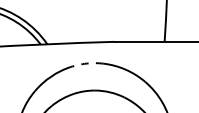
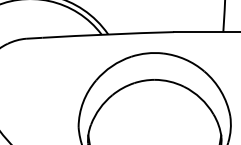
arc: (86, 63) -> (146, 53), dashed -> solid

